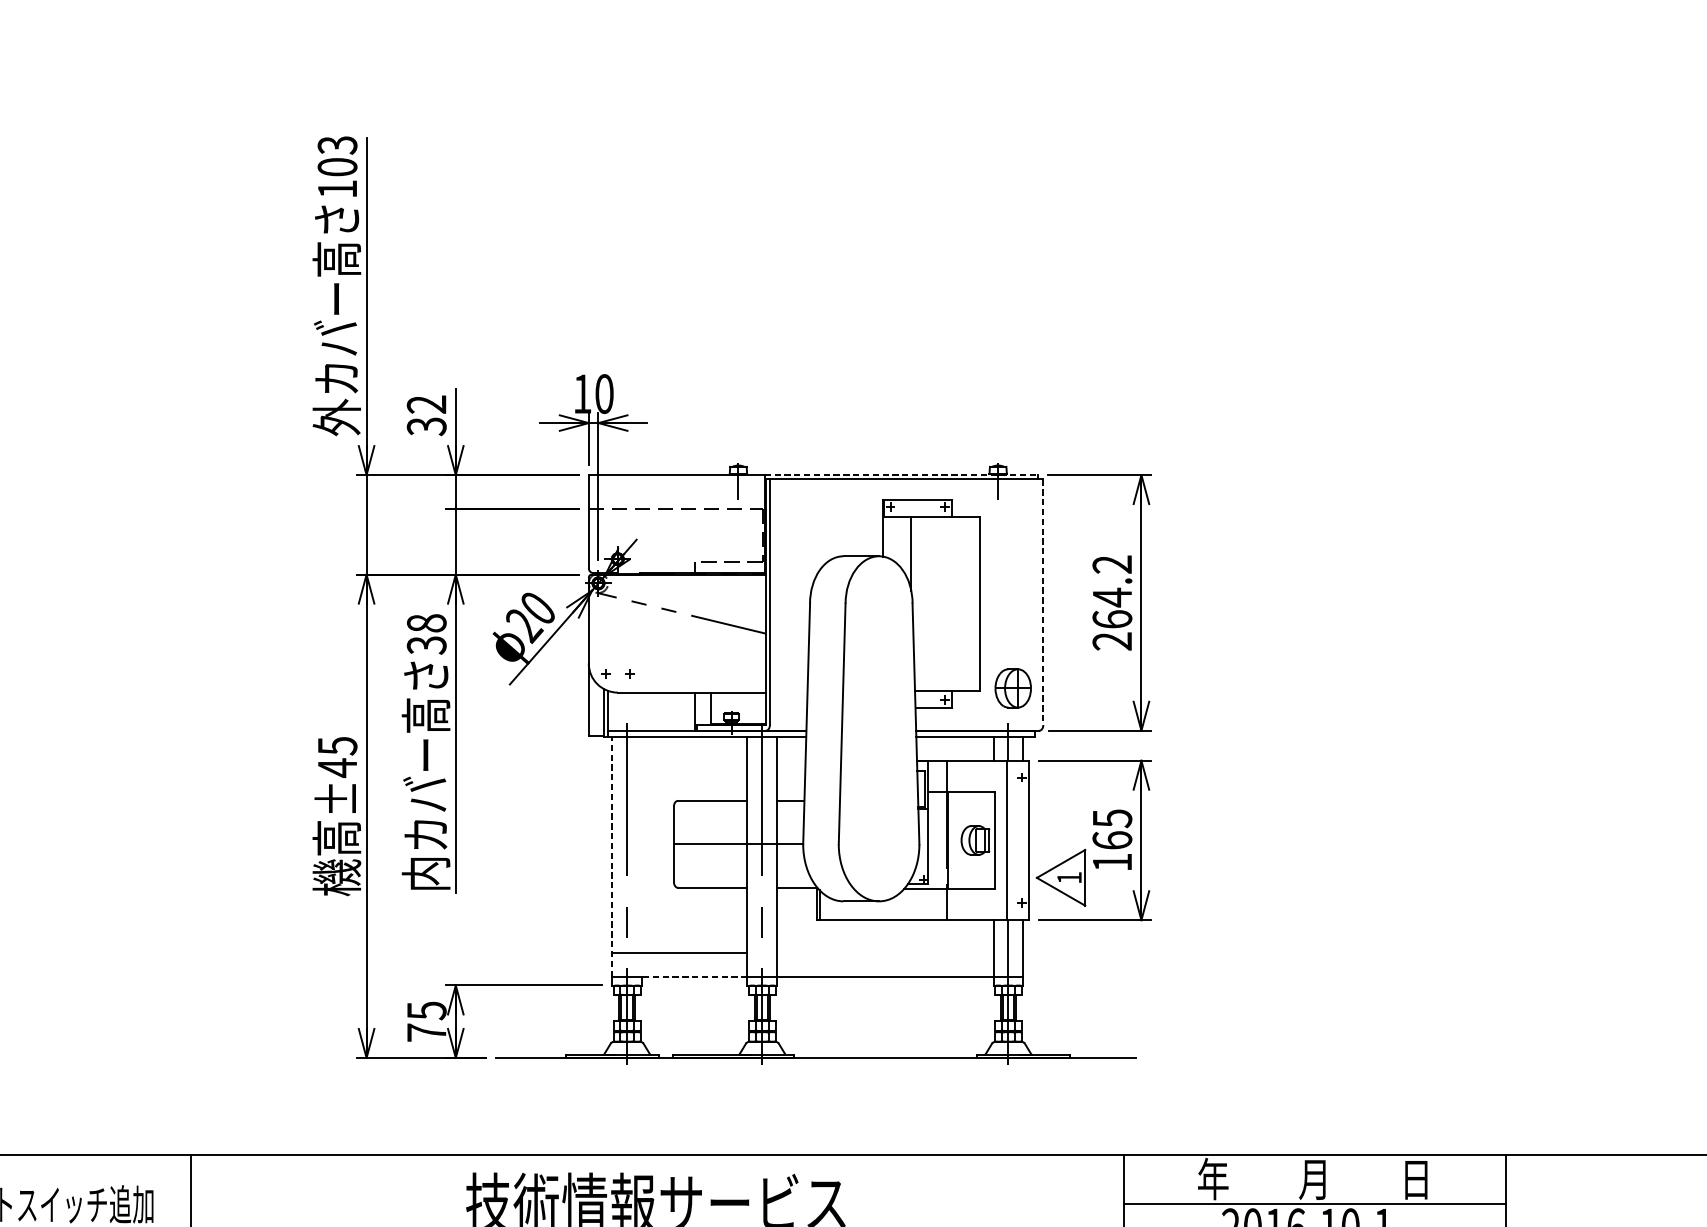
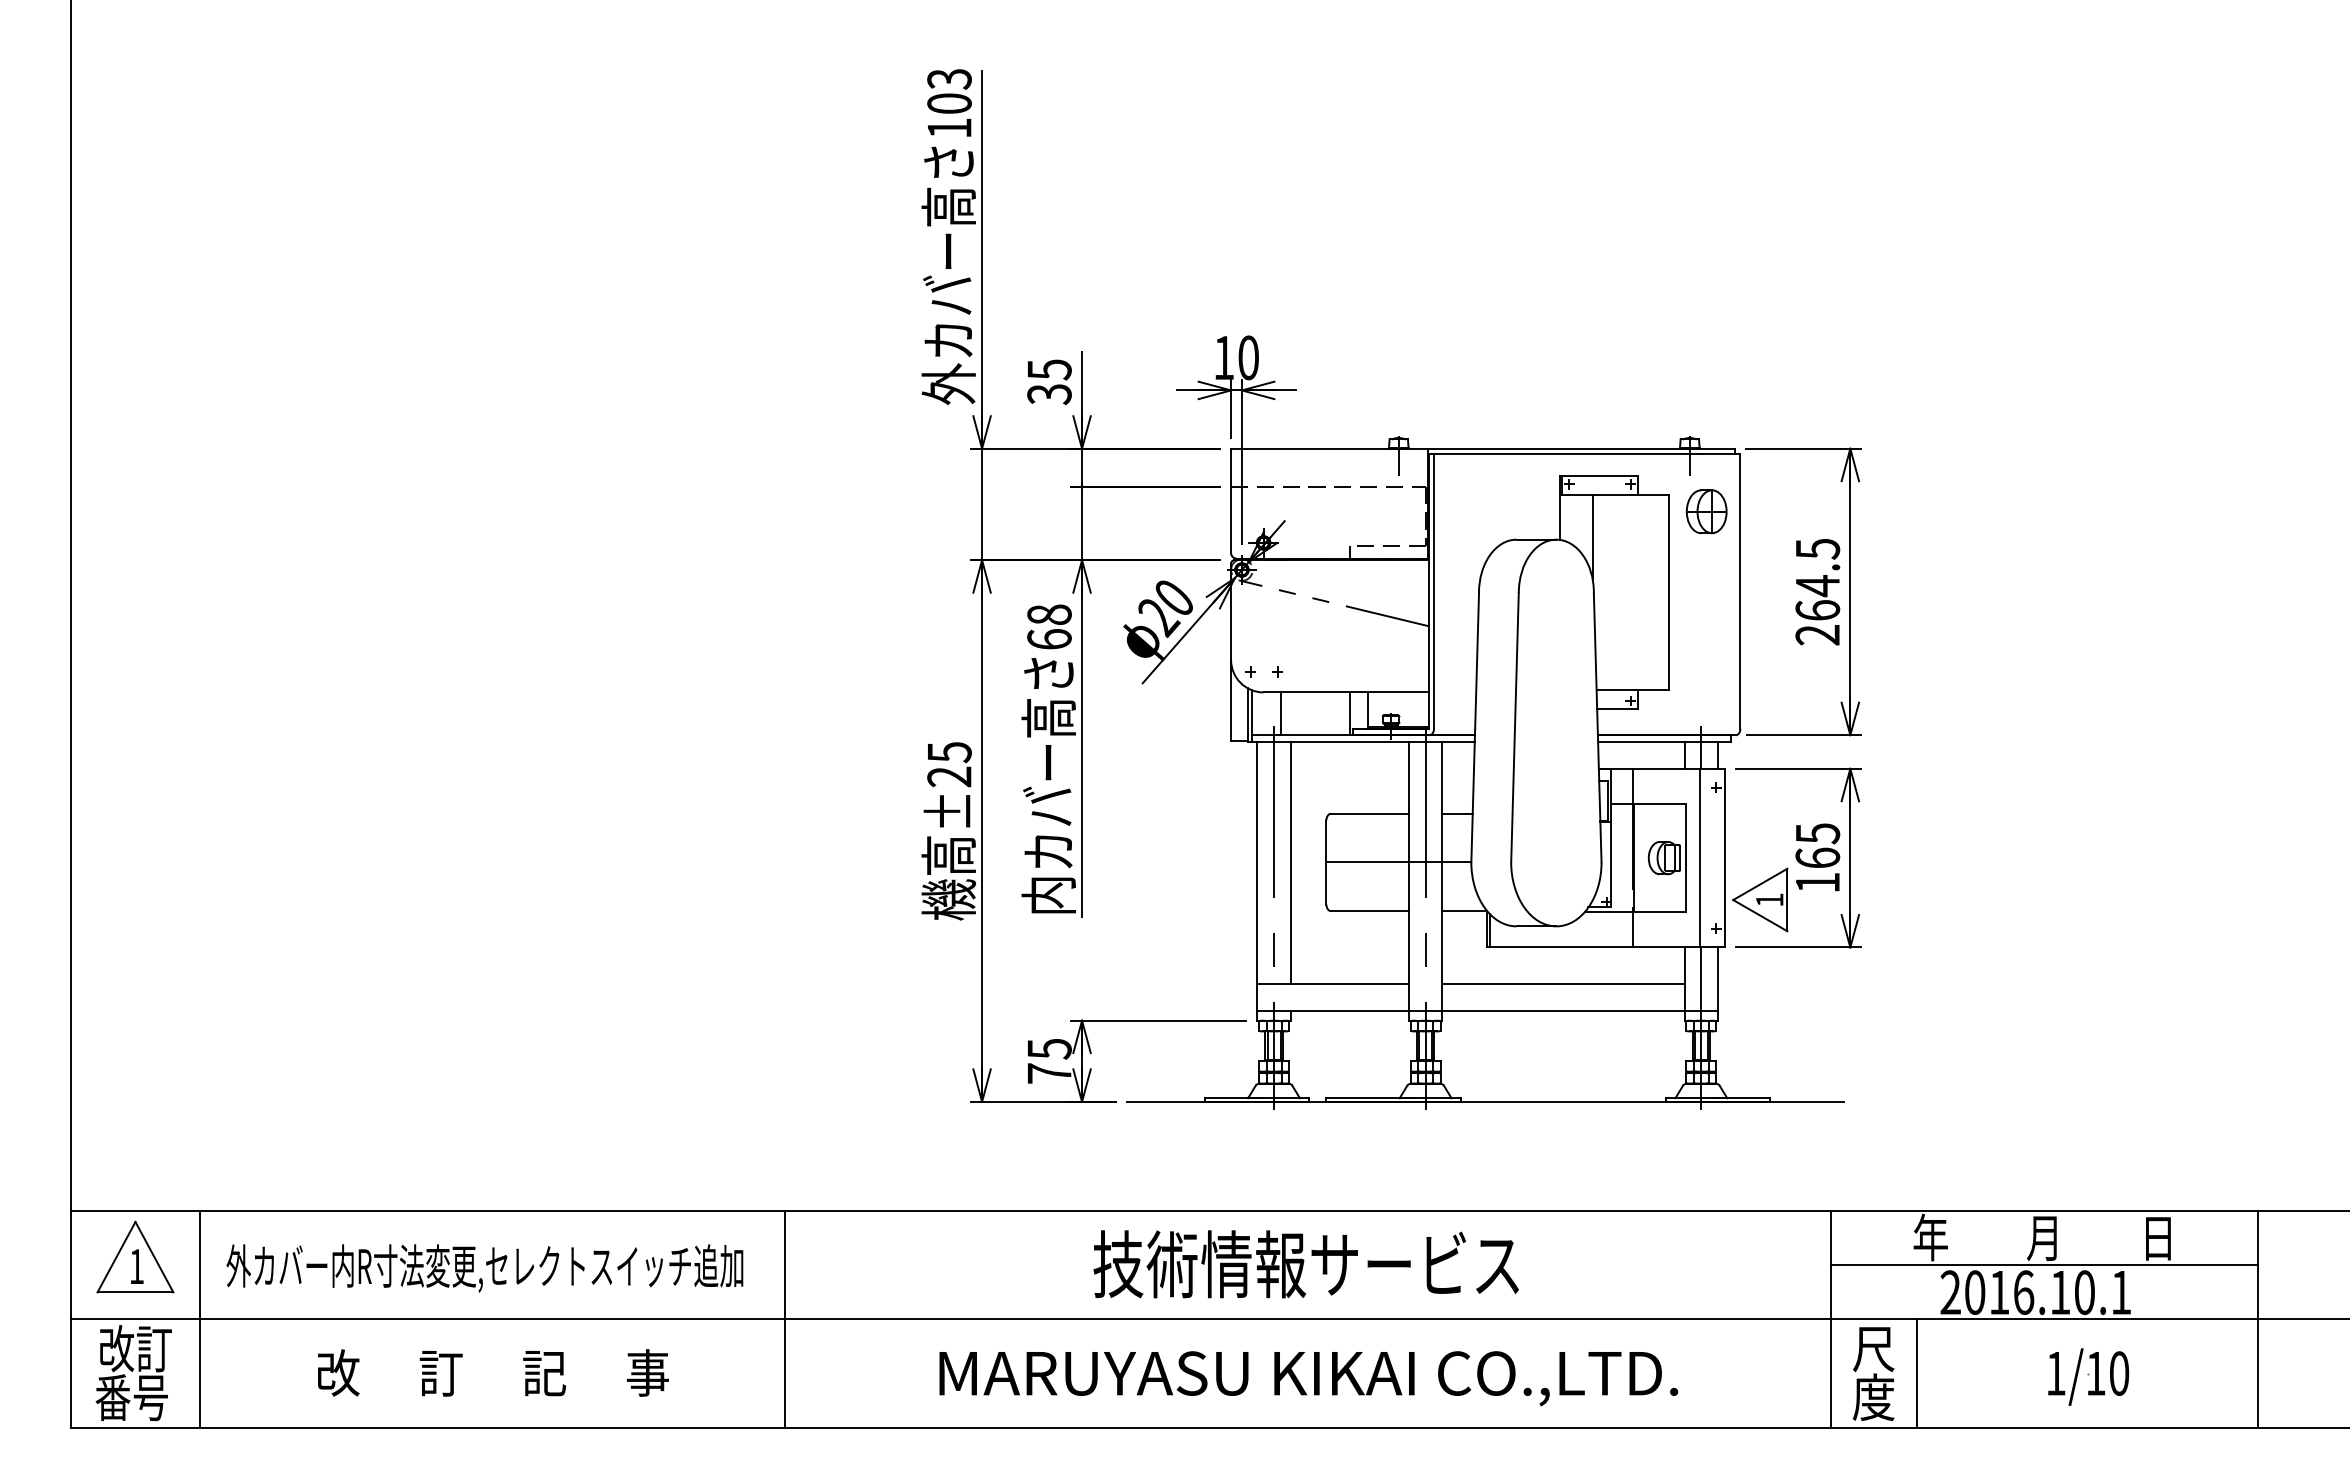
text: (426, 404) -> (1049, 369), 32 -> 35
line: (901, 474) -> (1581, 448), dashed -> solid
text: (1112, 564) -> (1817, 548), 264.2 -> 264.5
line: (1043, 602) -> (1740, 591), dashed -> solid
text: (426, 645) -> (1049, 639), 38 -> 68
part: (1013, 688) -> (1706, 511), moved
line: (633, 711) -> (1281, 713), added
text: (337, 768) -> (949, 777), ±45 -> ±25
line: (641, 844) -> (1290, 862), added
line: (612, 856) -> (1257, 876), dashed -> solid
line: (885, 952) -> (1563, 983), added
line: (694, 976) -> (1349, 1010), dashed -> solid

